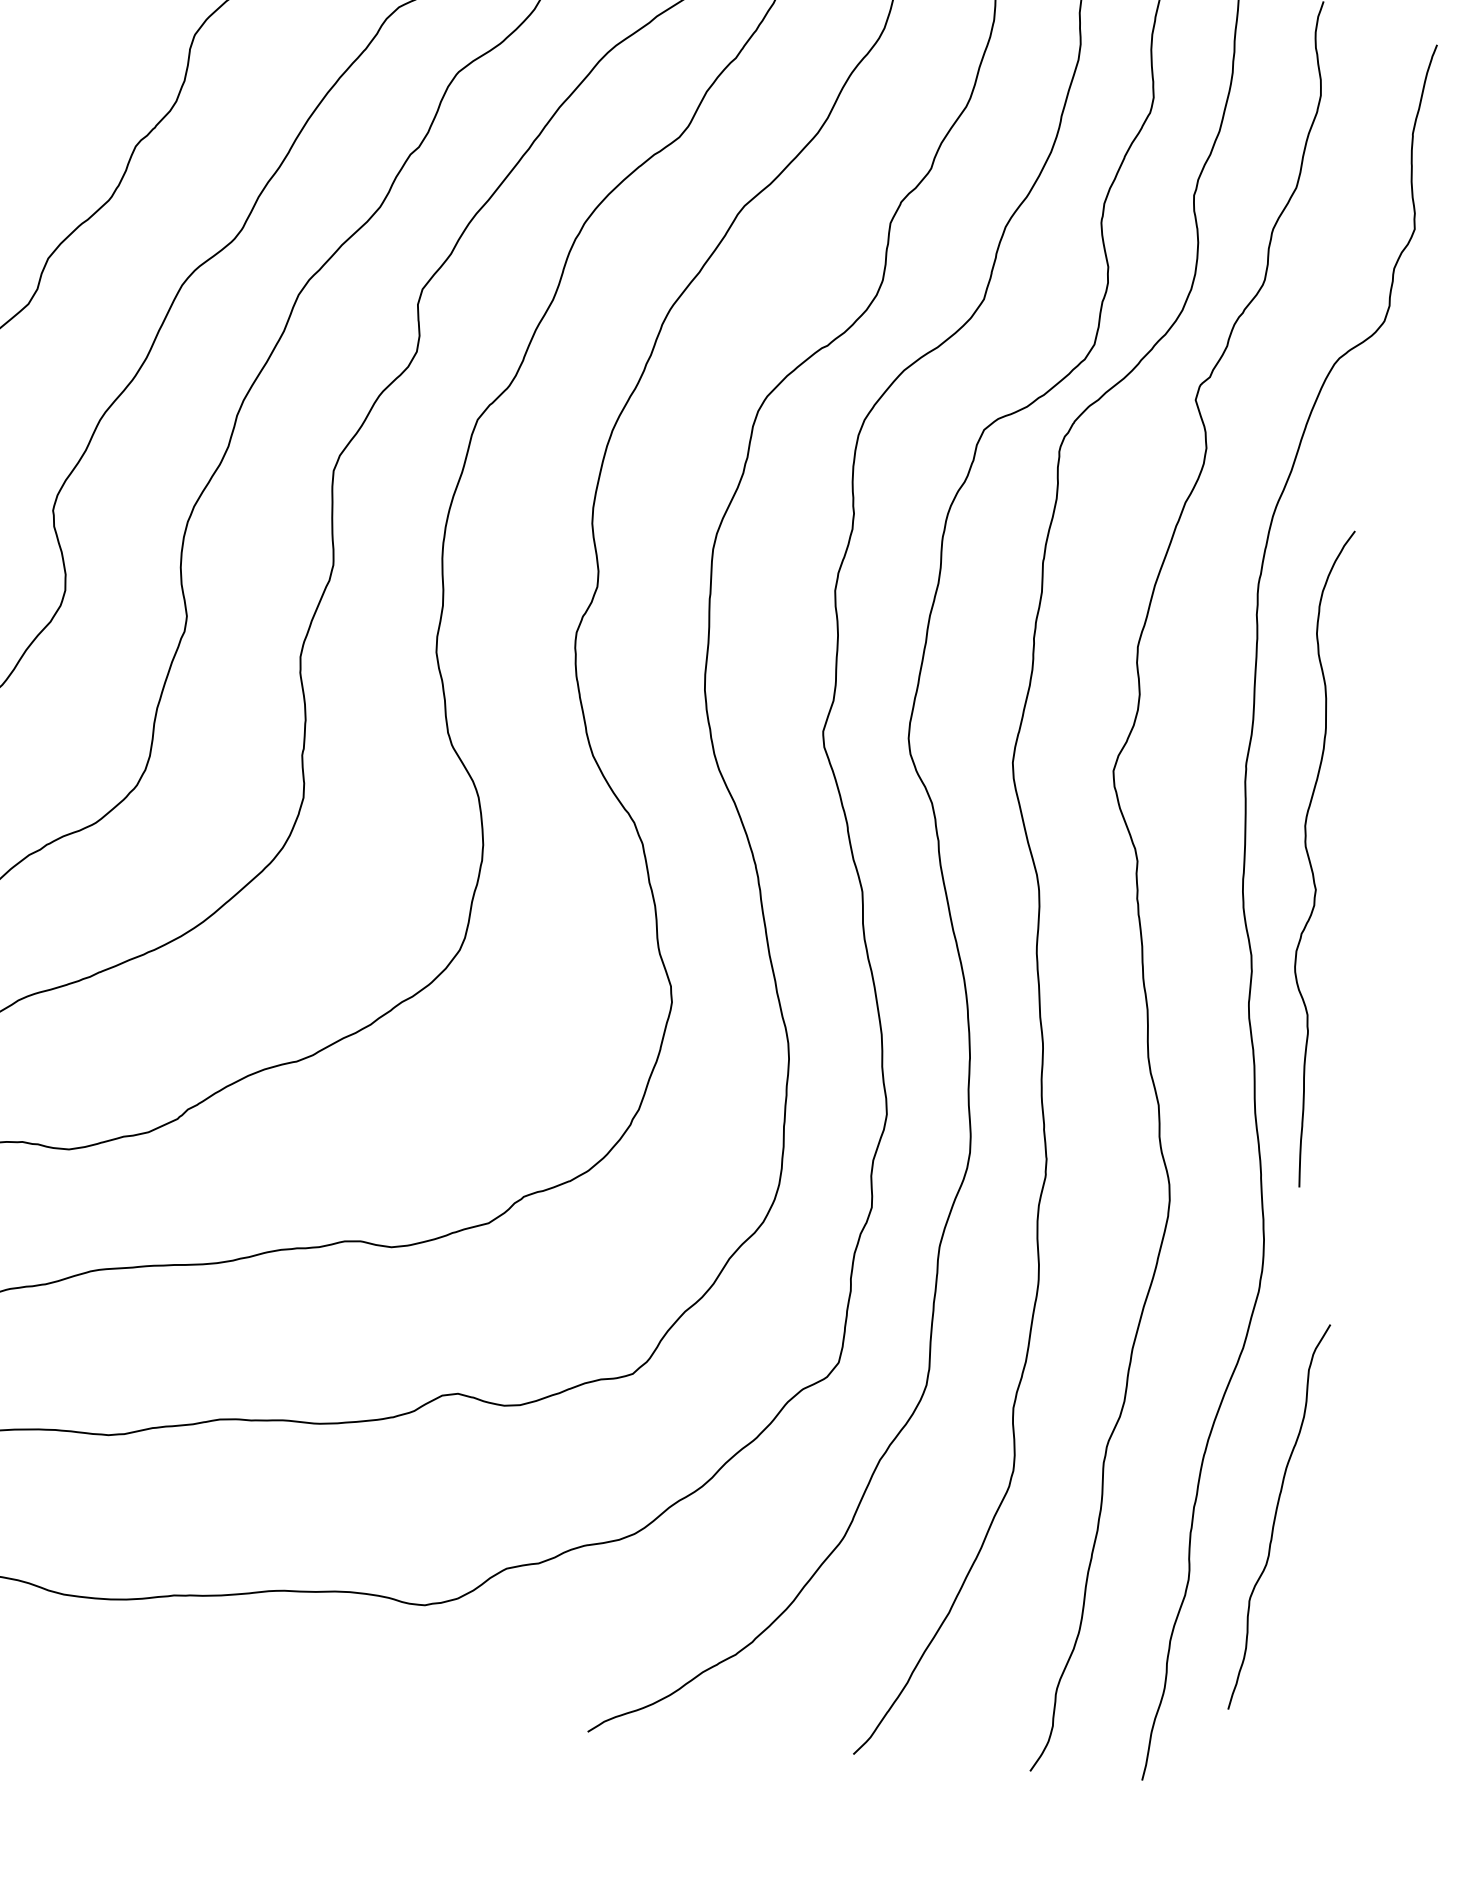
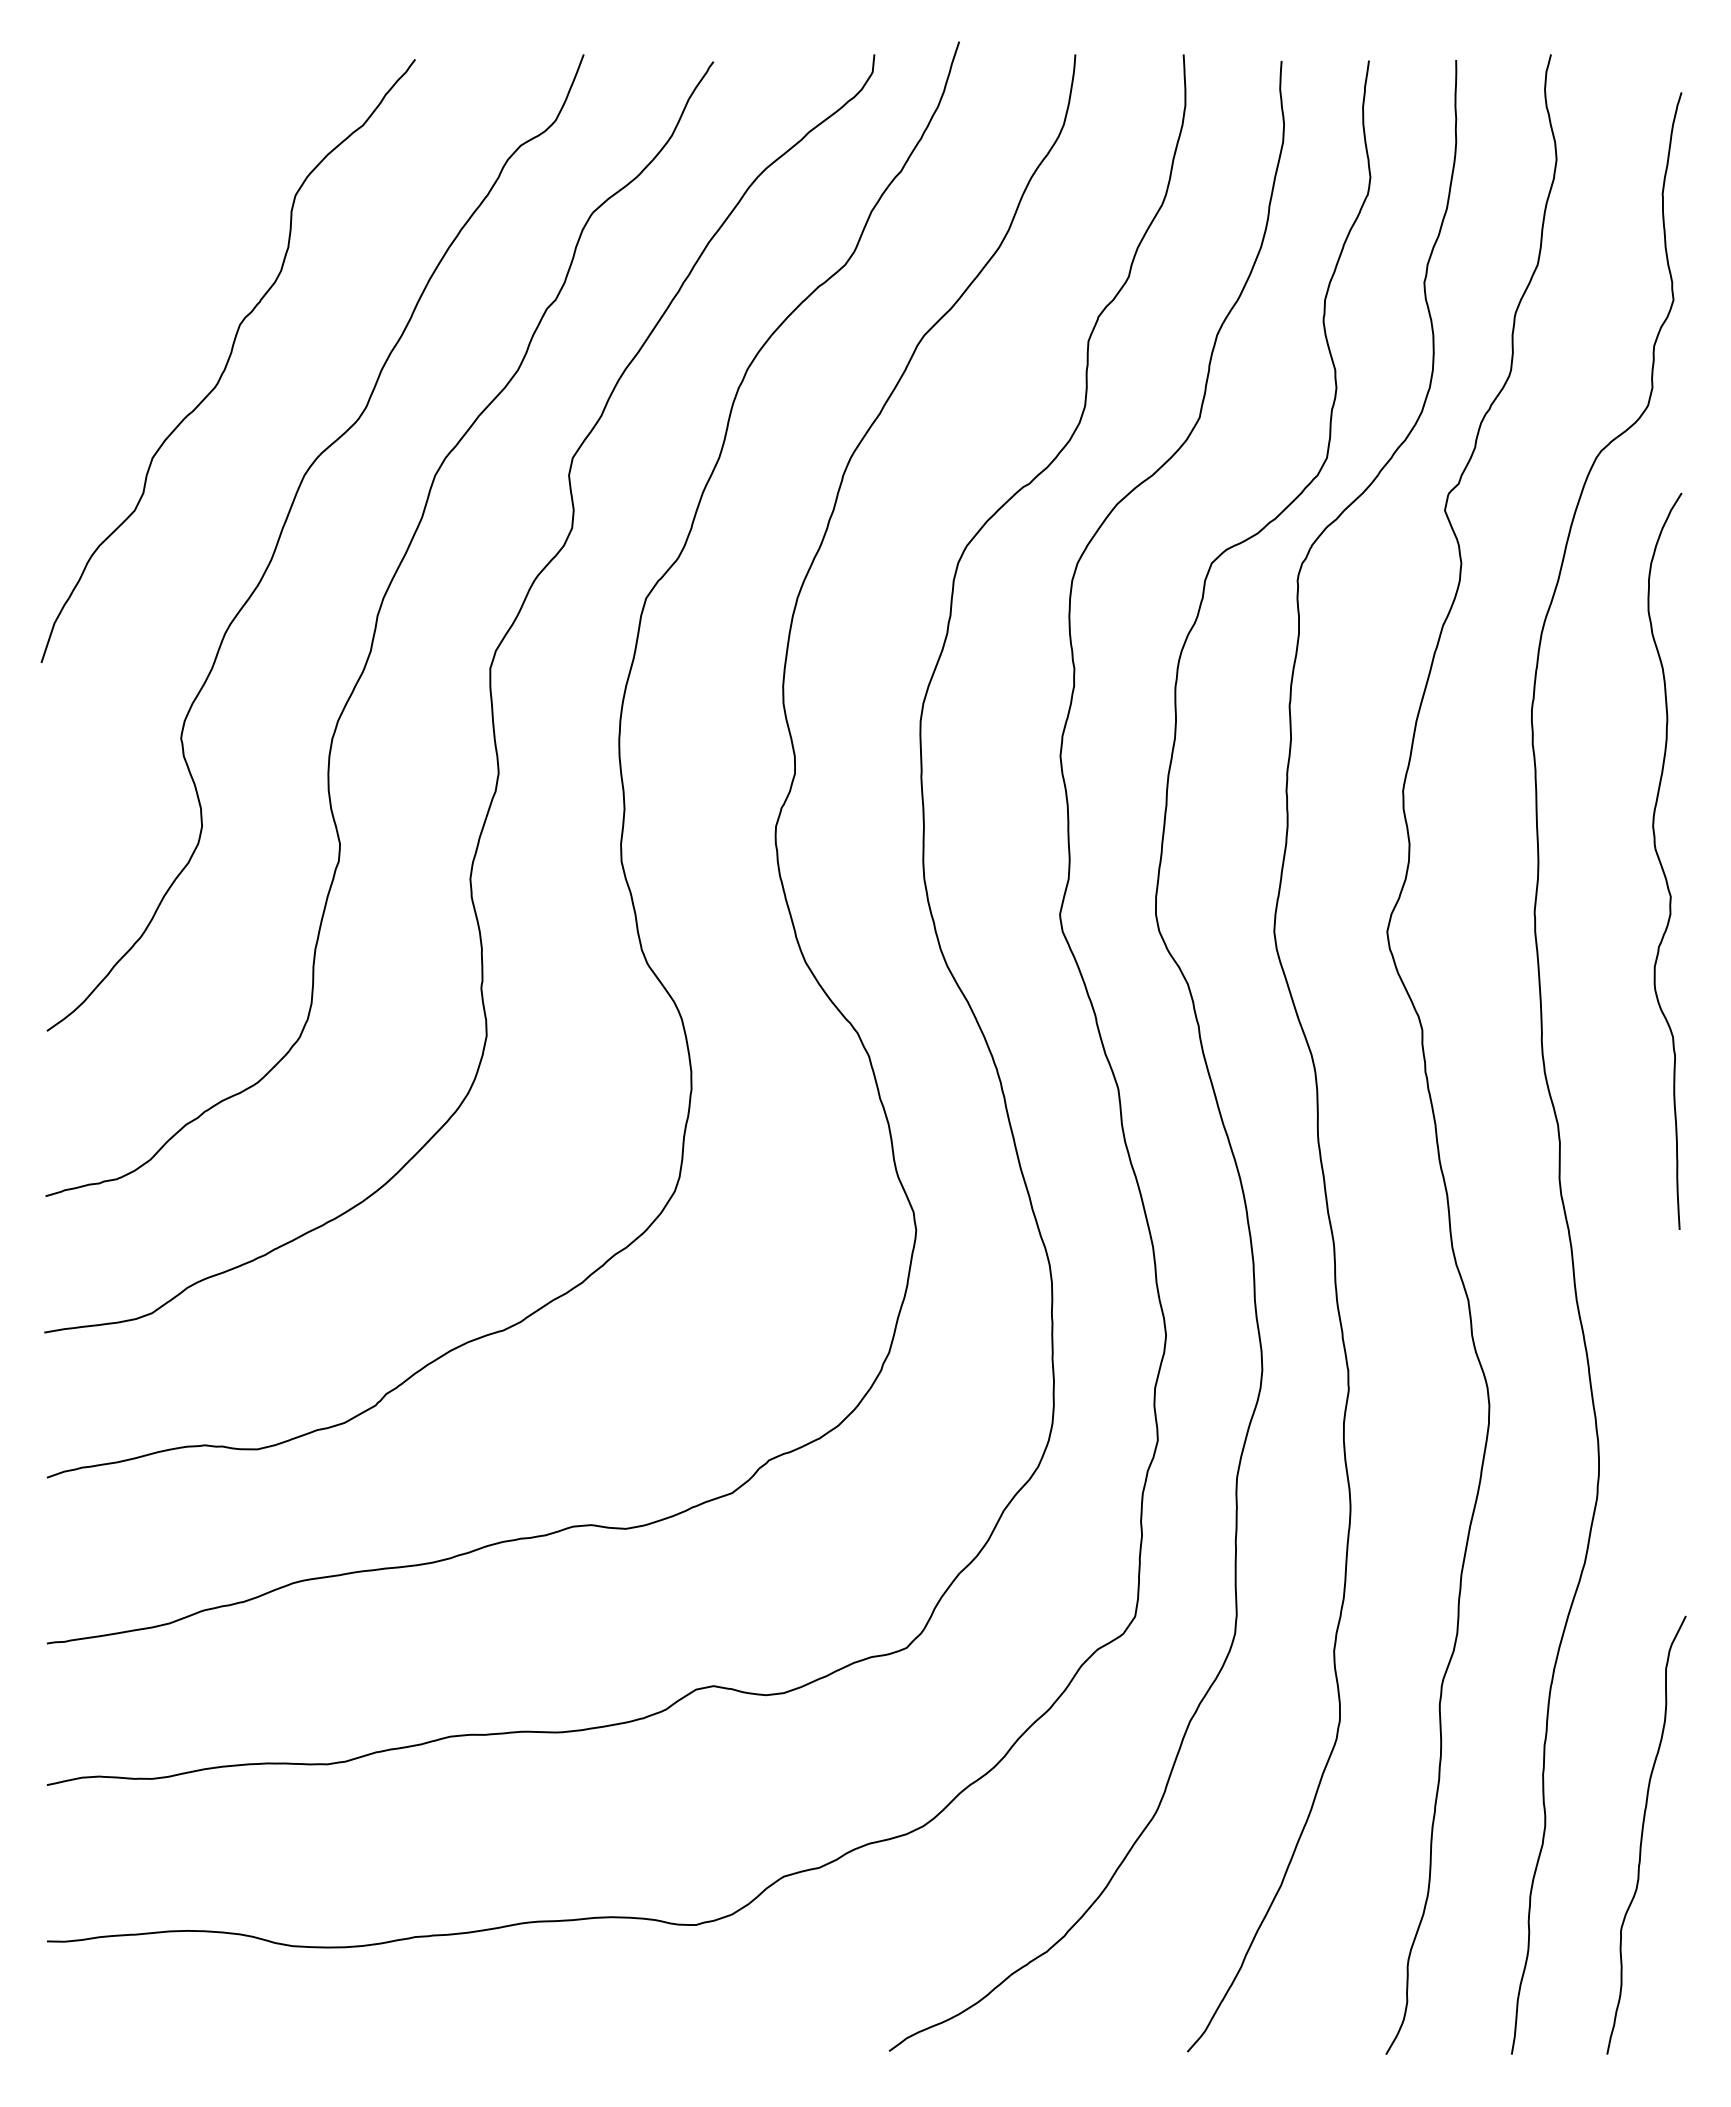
curve: (1310, 858) -> (1661, 862), moved
curve: (1276, 1515) -> (1643, 1833), moved

